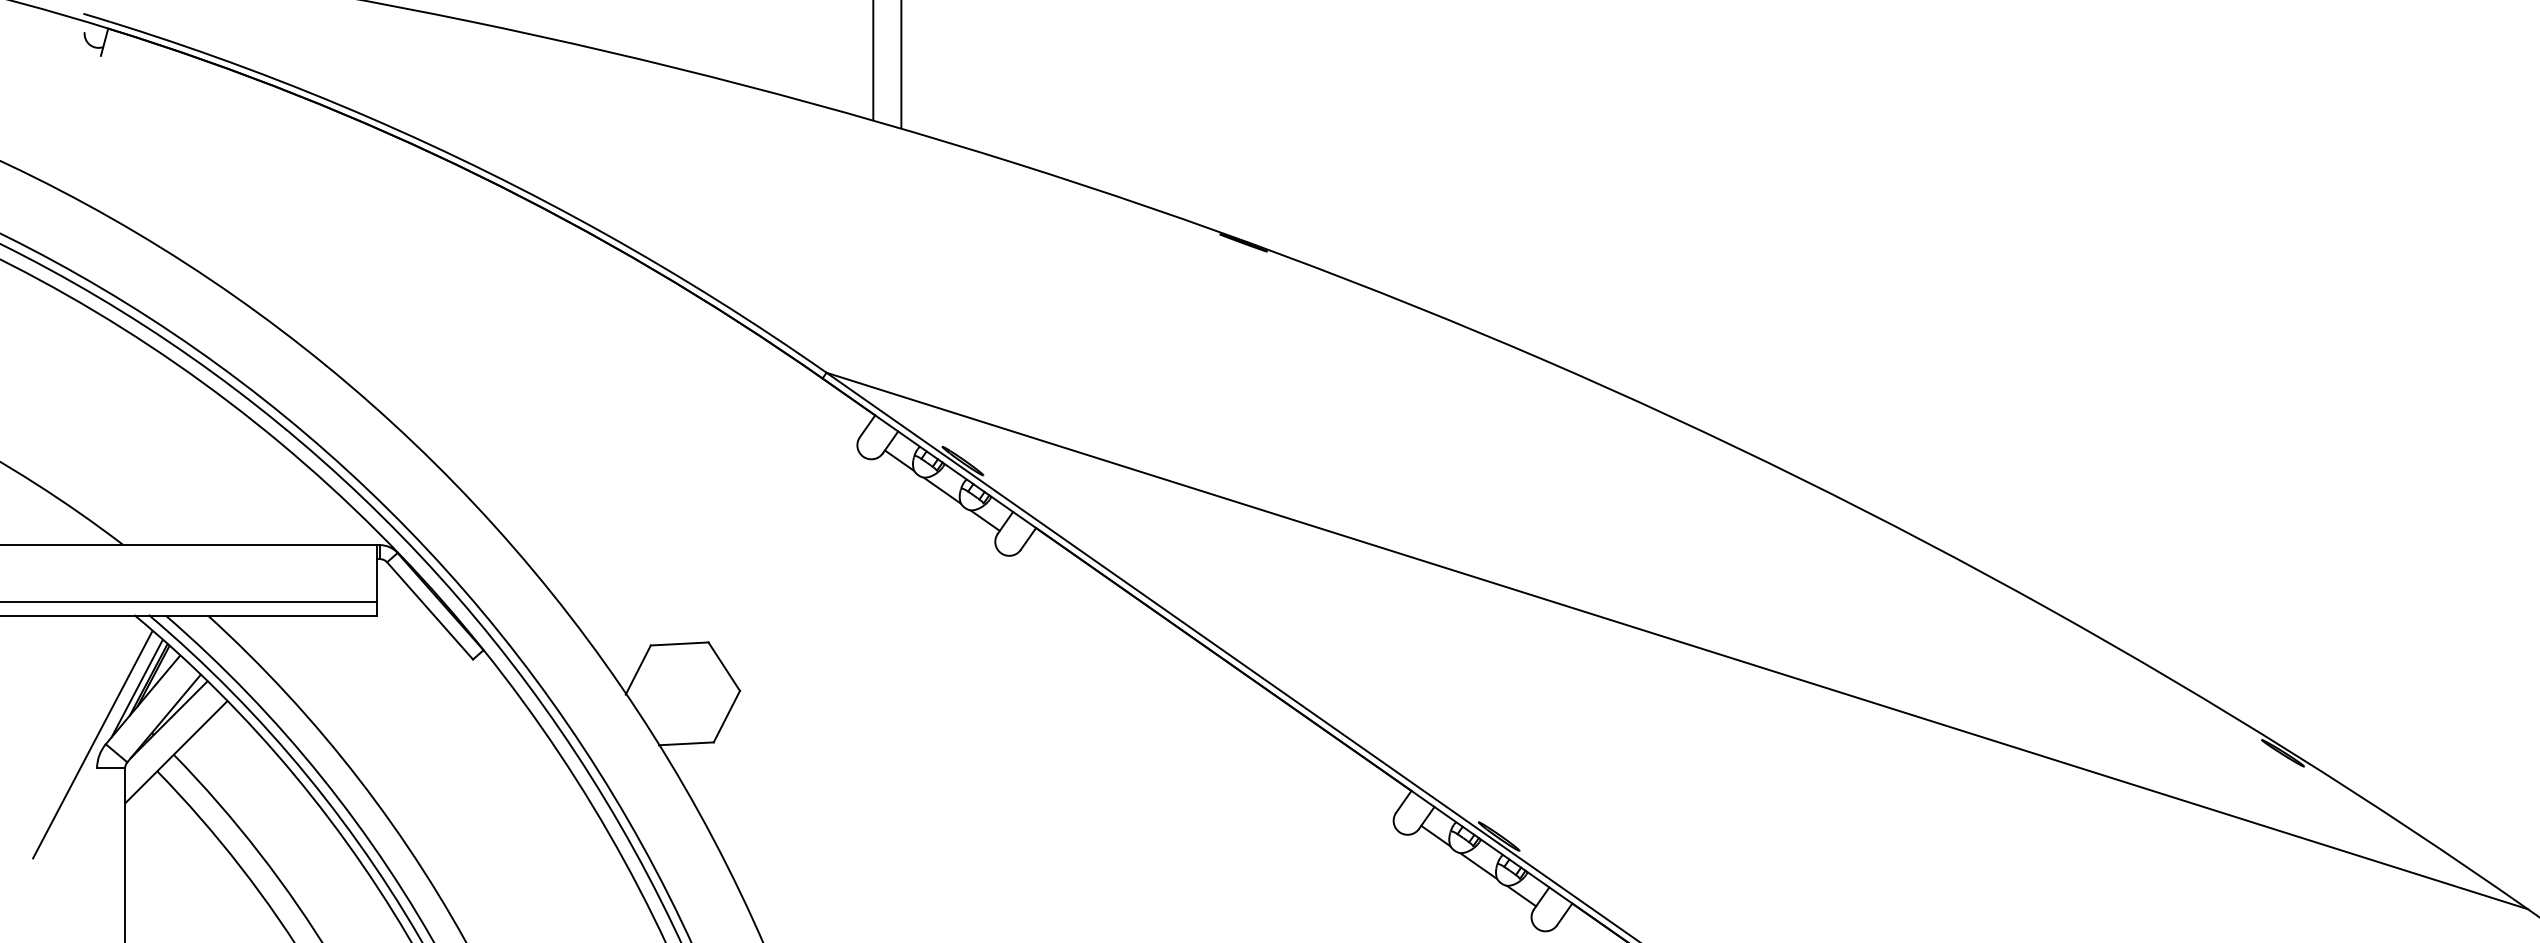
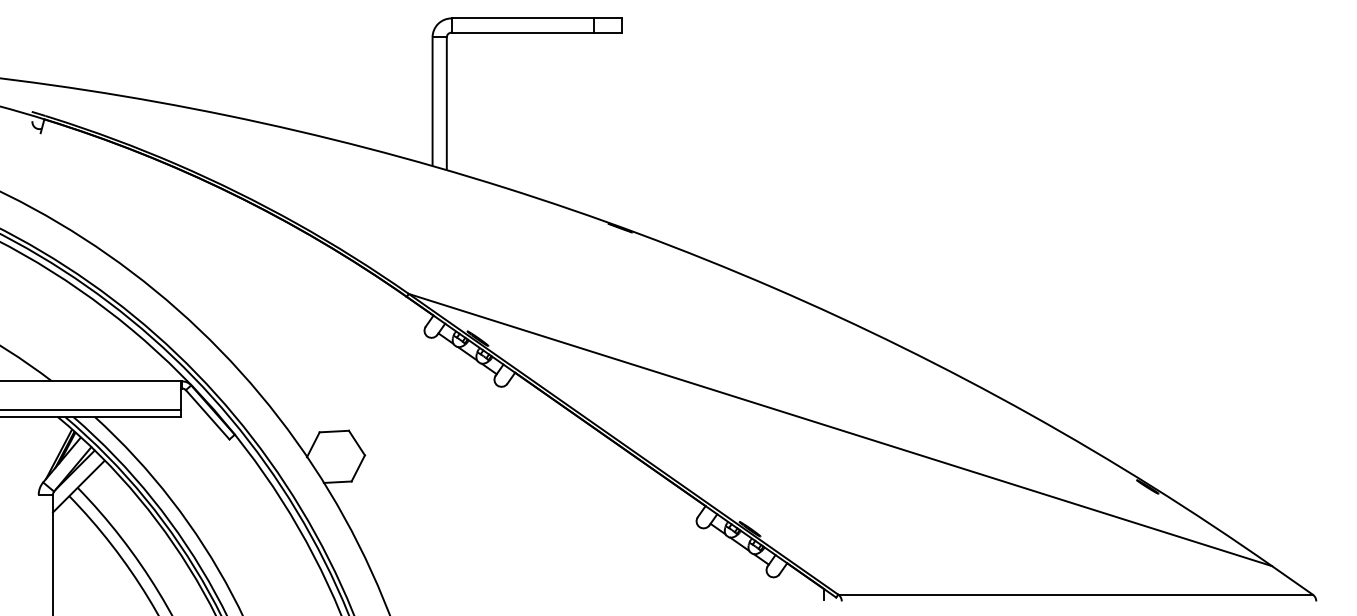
line: (92, 744) -> (36, 482), removed

